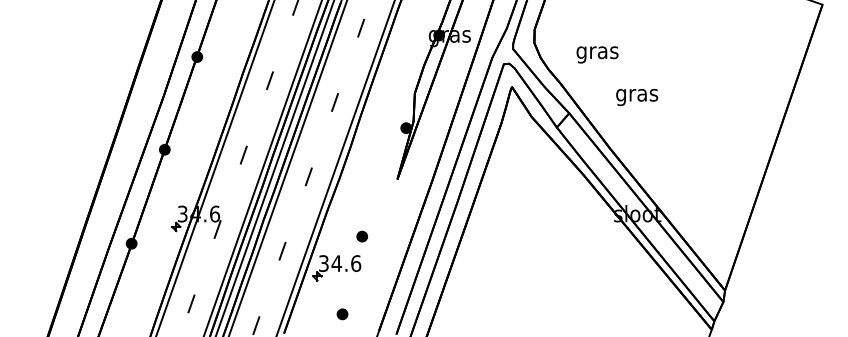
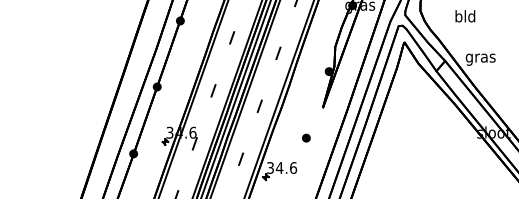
text: (597, 52) -> (465, 17), gras -> bld
text: (637, 97) -> (481, 59), moved
part: (361, 236) -> (305, 138), moved

